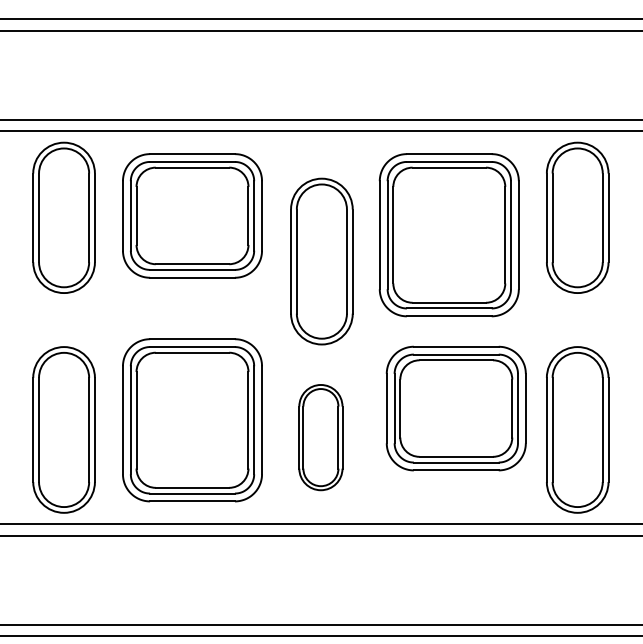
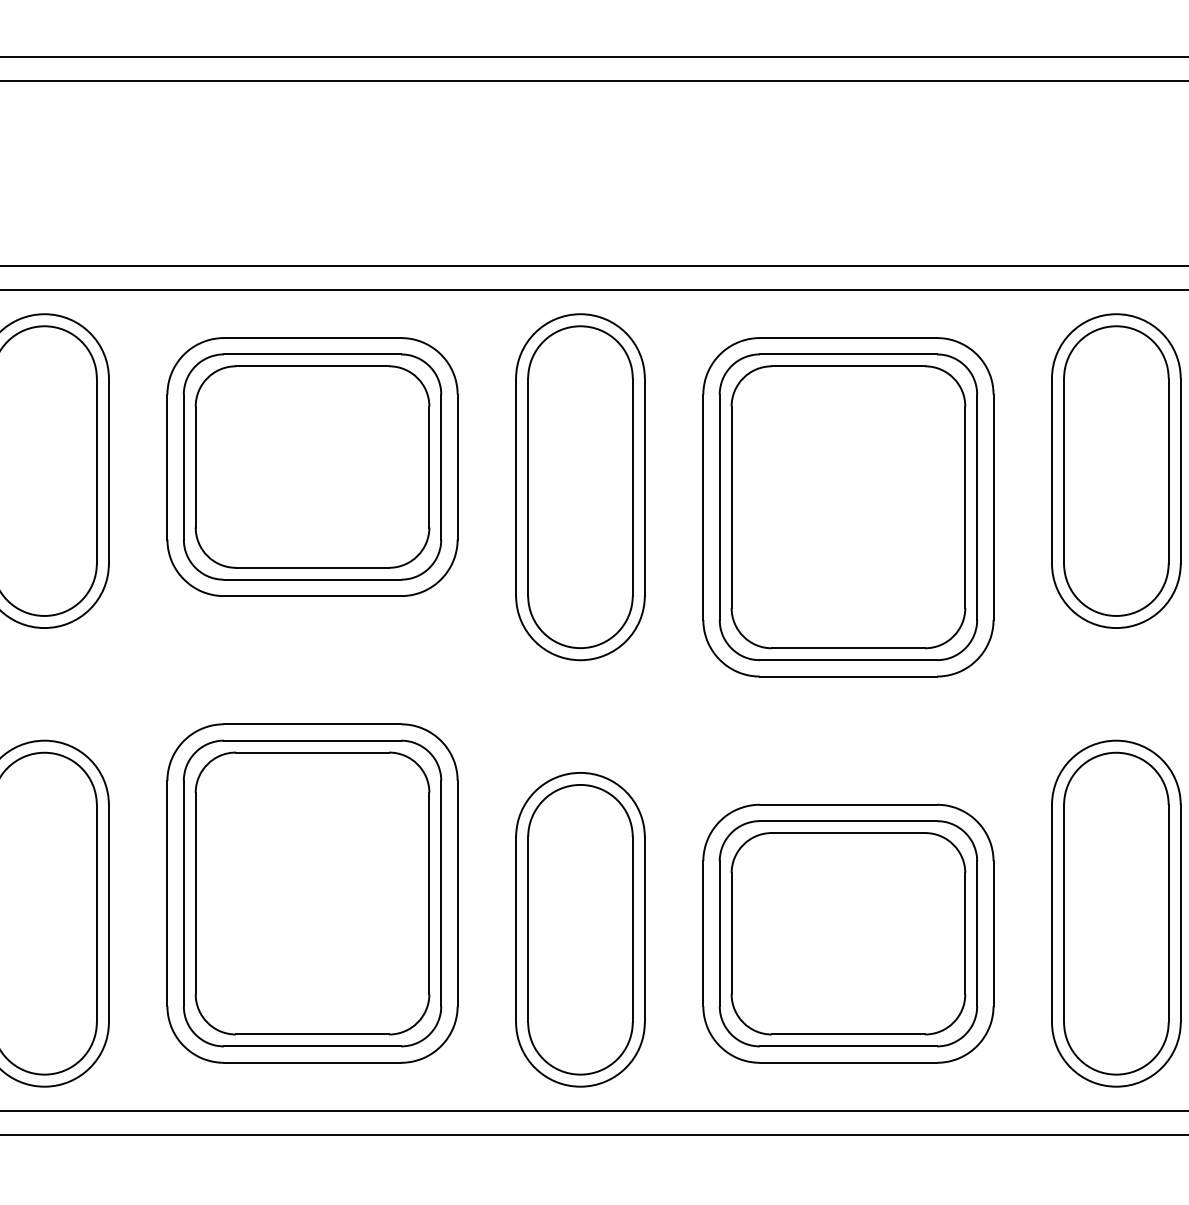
part: (321, 261) -> (579, 487), moved
part: (455, 408) -> (846, 933), moved
part: (320, 437) -> (579, 929), size x1.43

